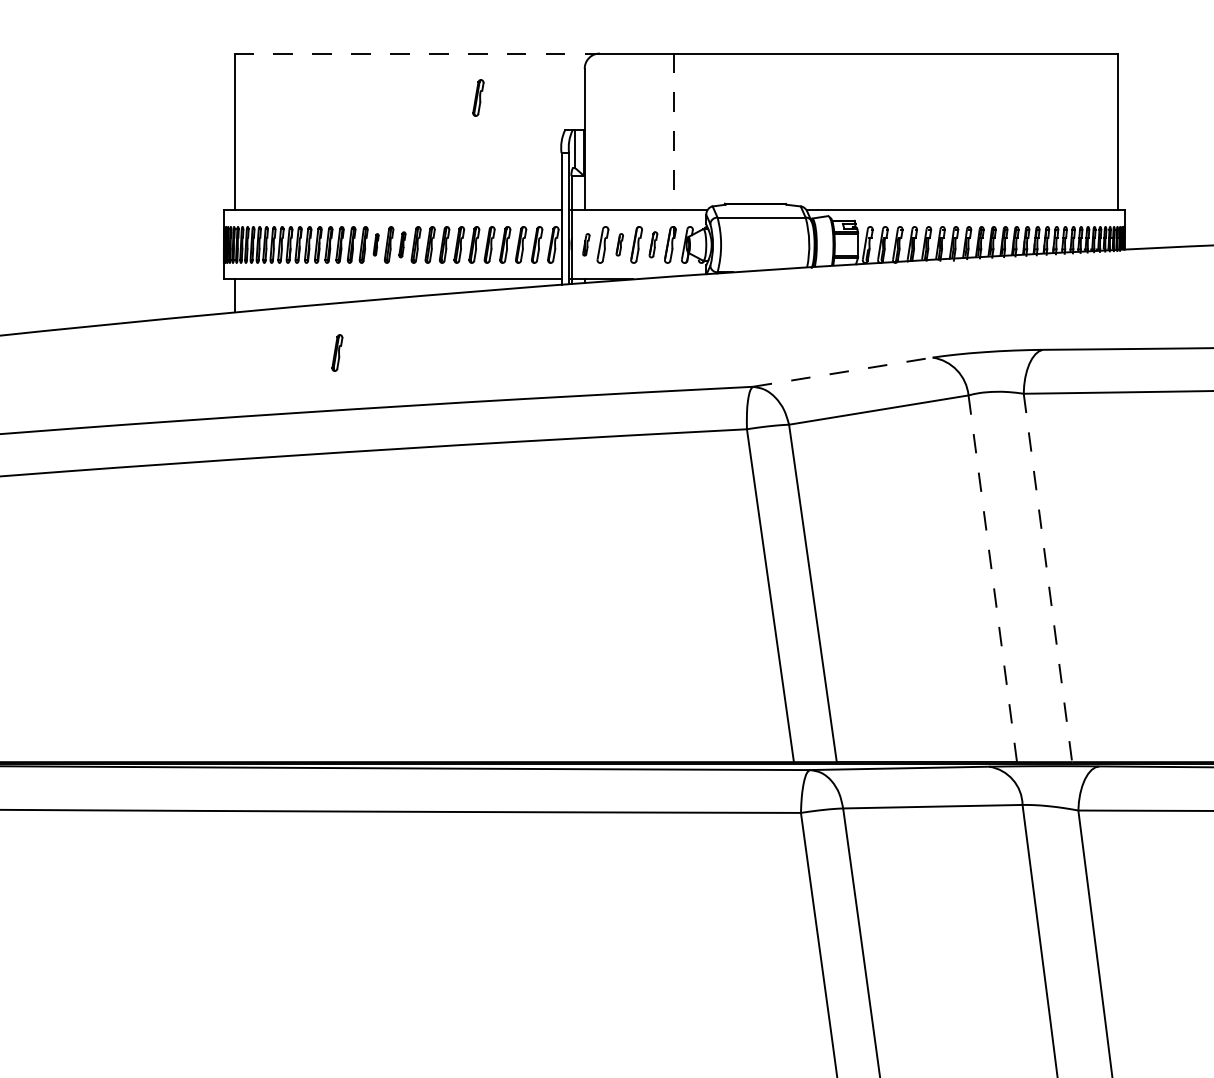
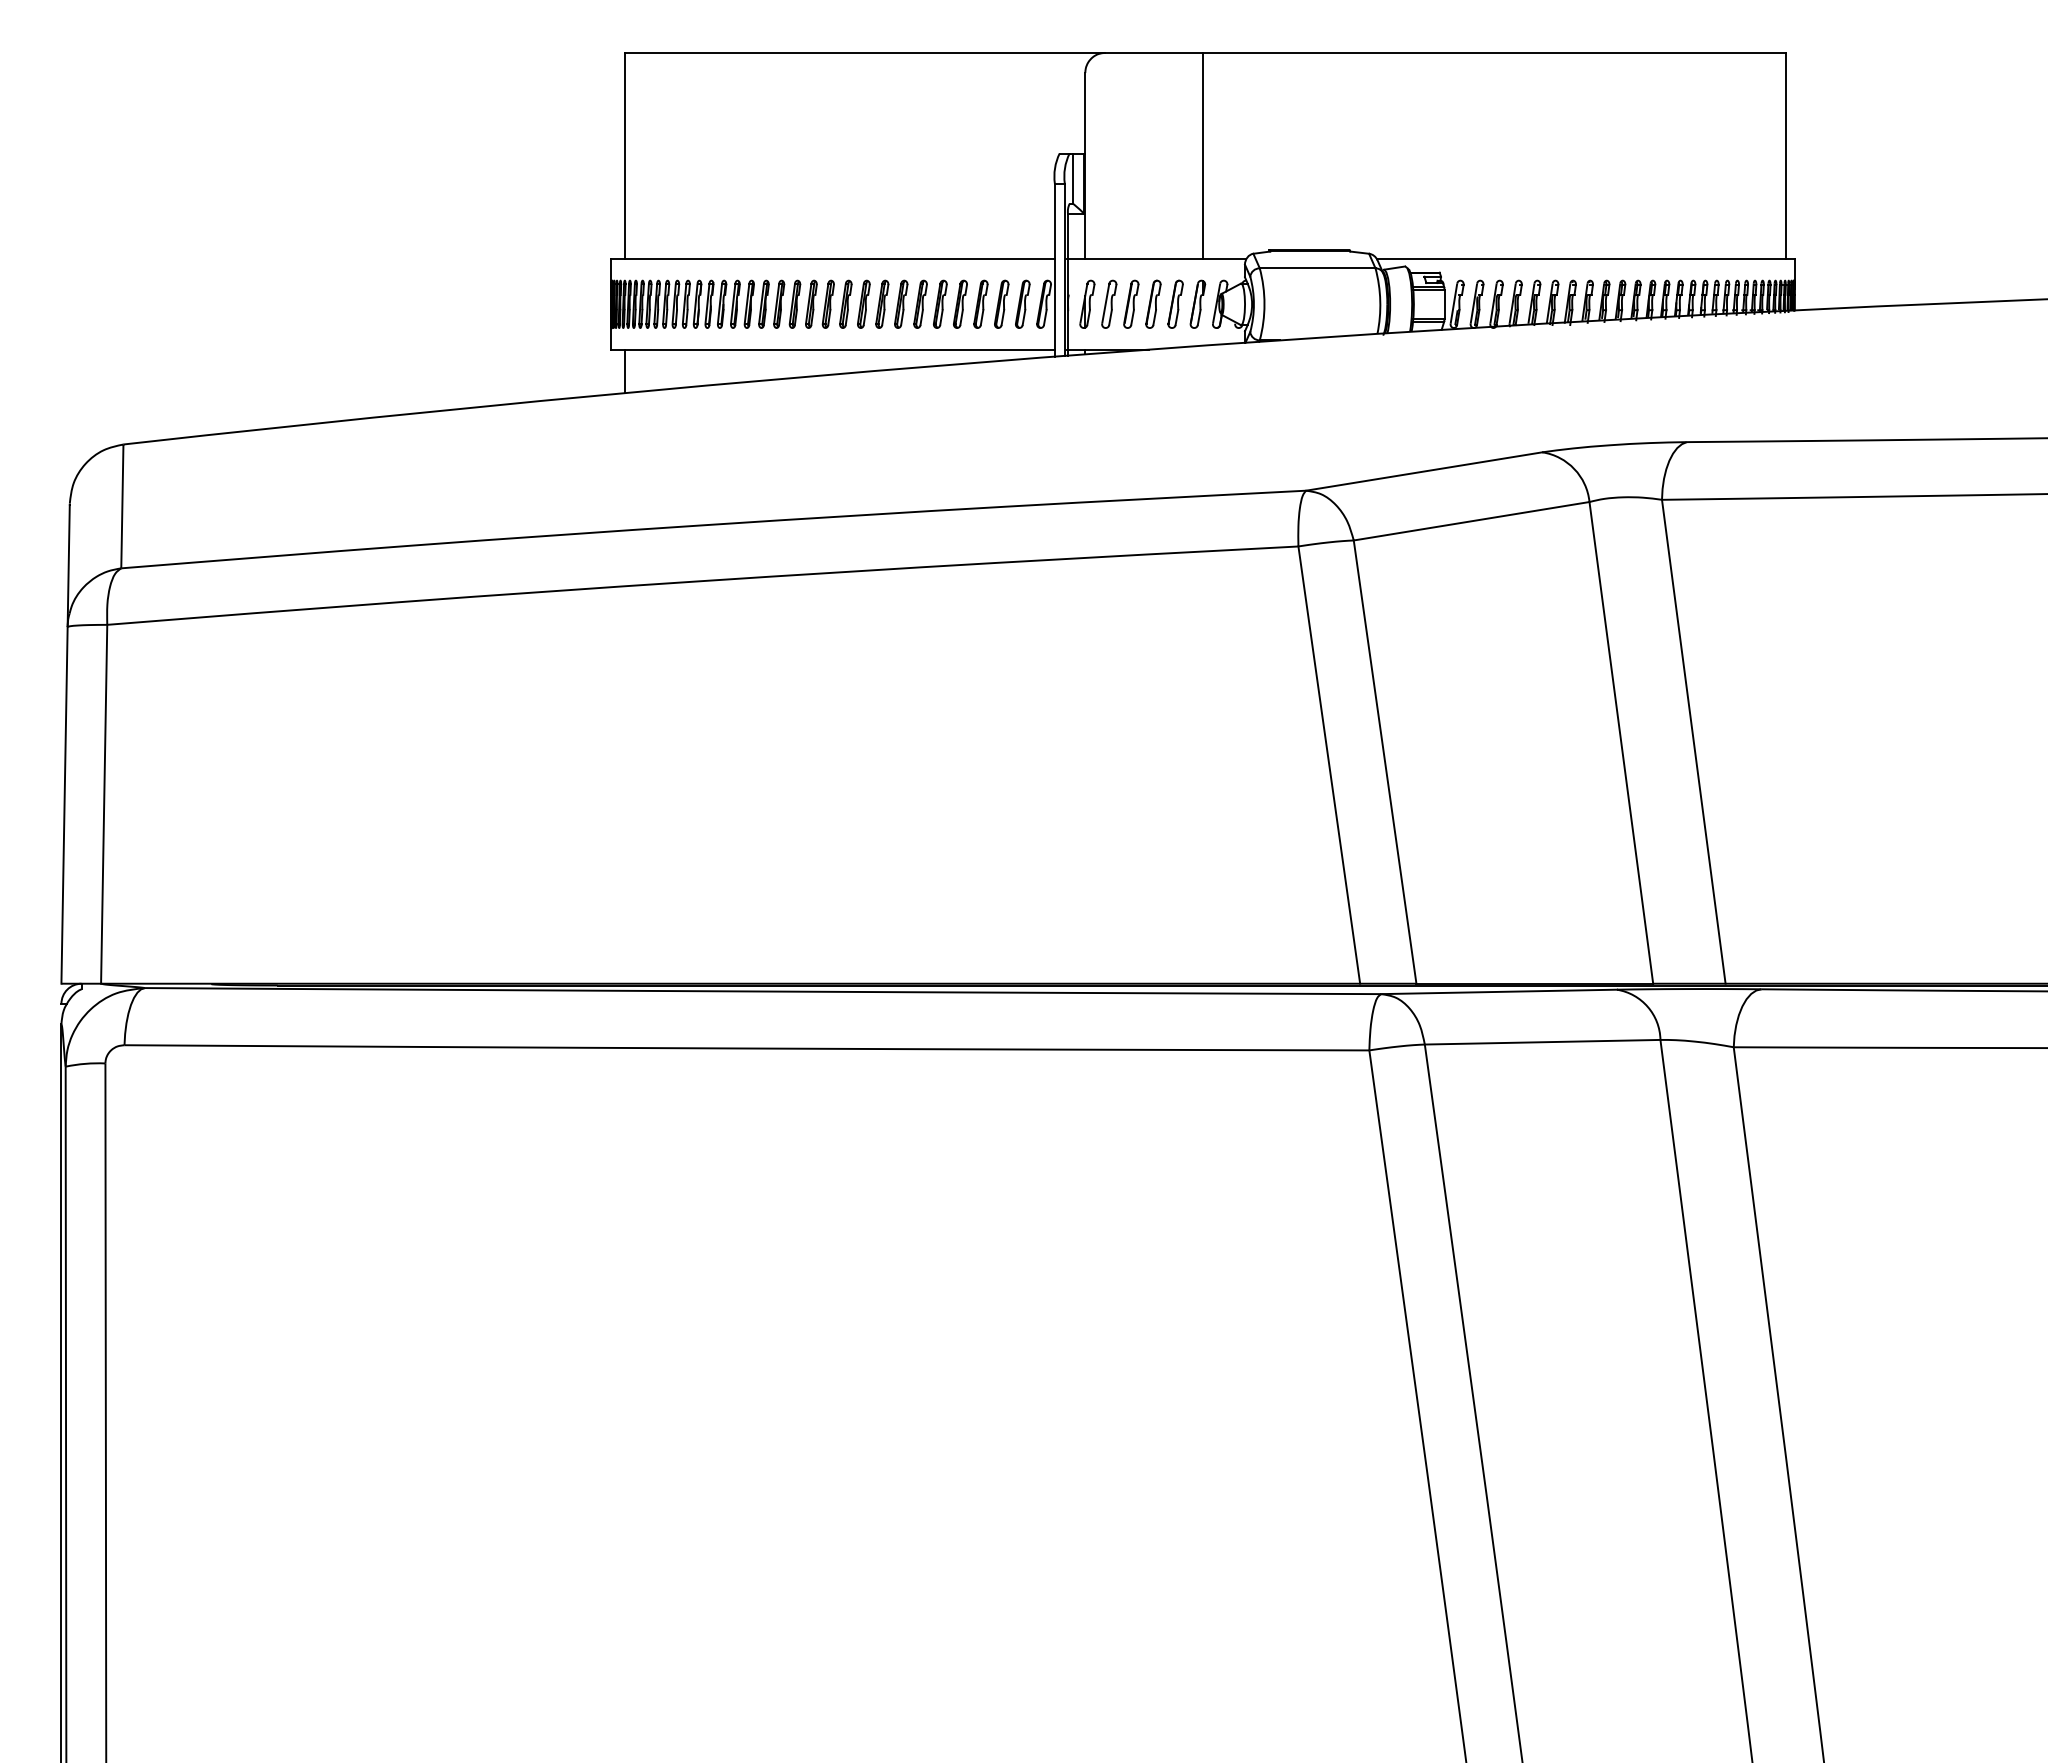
line: (417, 53) -> (865, 52), dashed -> solid
part: (478, 97) -> (945, 110), removed
line: (674, 132) -> (1203, 156), dashed -> solid
part: (376, 244) -> (811, 303), size x1.67
part: (402, 244) -> (845, 303), size x1.43
part: (586, 244) -> (1087, 303), size x1.67
part: (619, 244) -> (1131, 303), size x1.67
part: (653, 244) -> (1175, 303), size x1.43
part: (337, 352) -> (760, 445), removed
line: (842, 372) -> (1424, 471), dashed -> solid
line: (992, 578) -> (1621, 742), dashed -> solid
line: (1047, 578) -> (1693, 742), dashed -> solid

